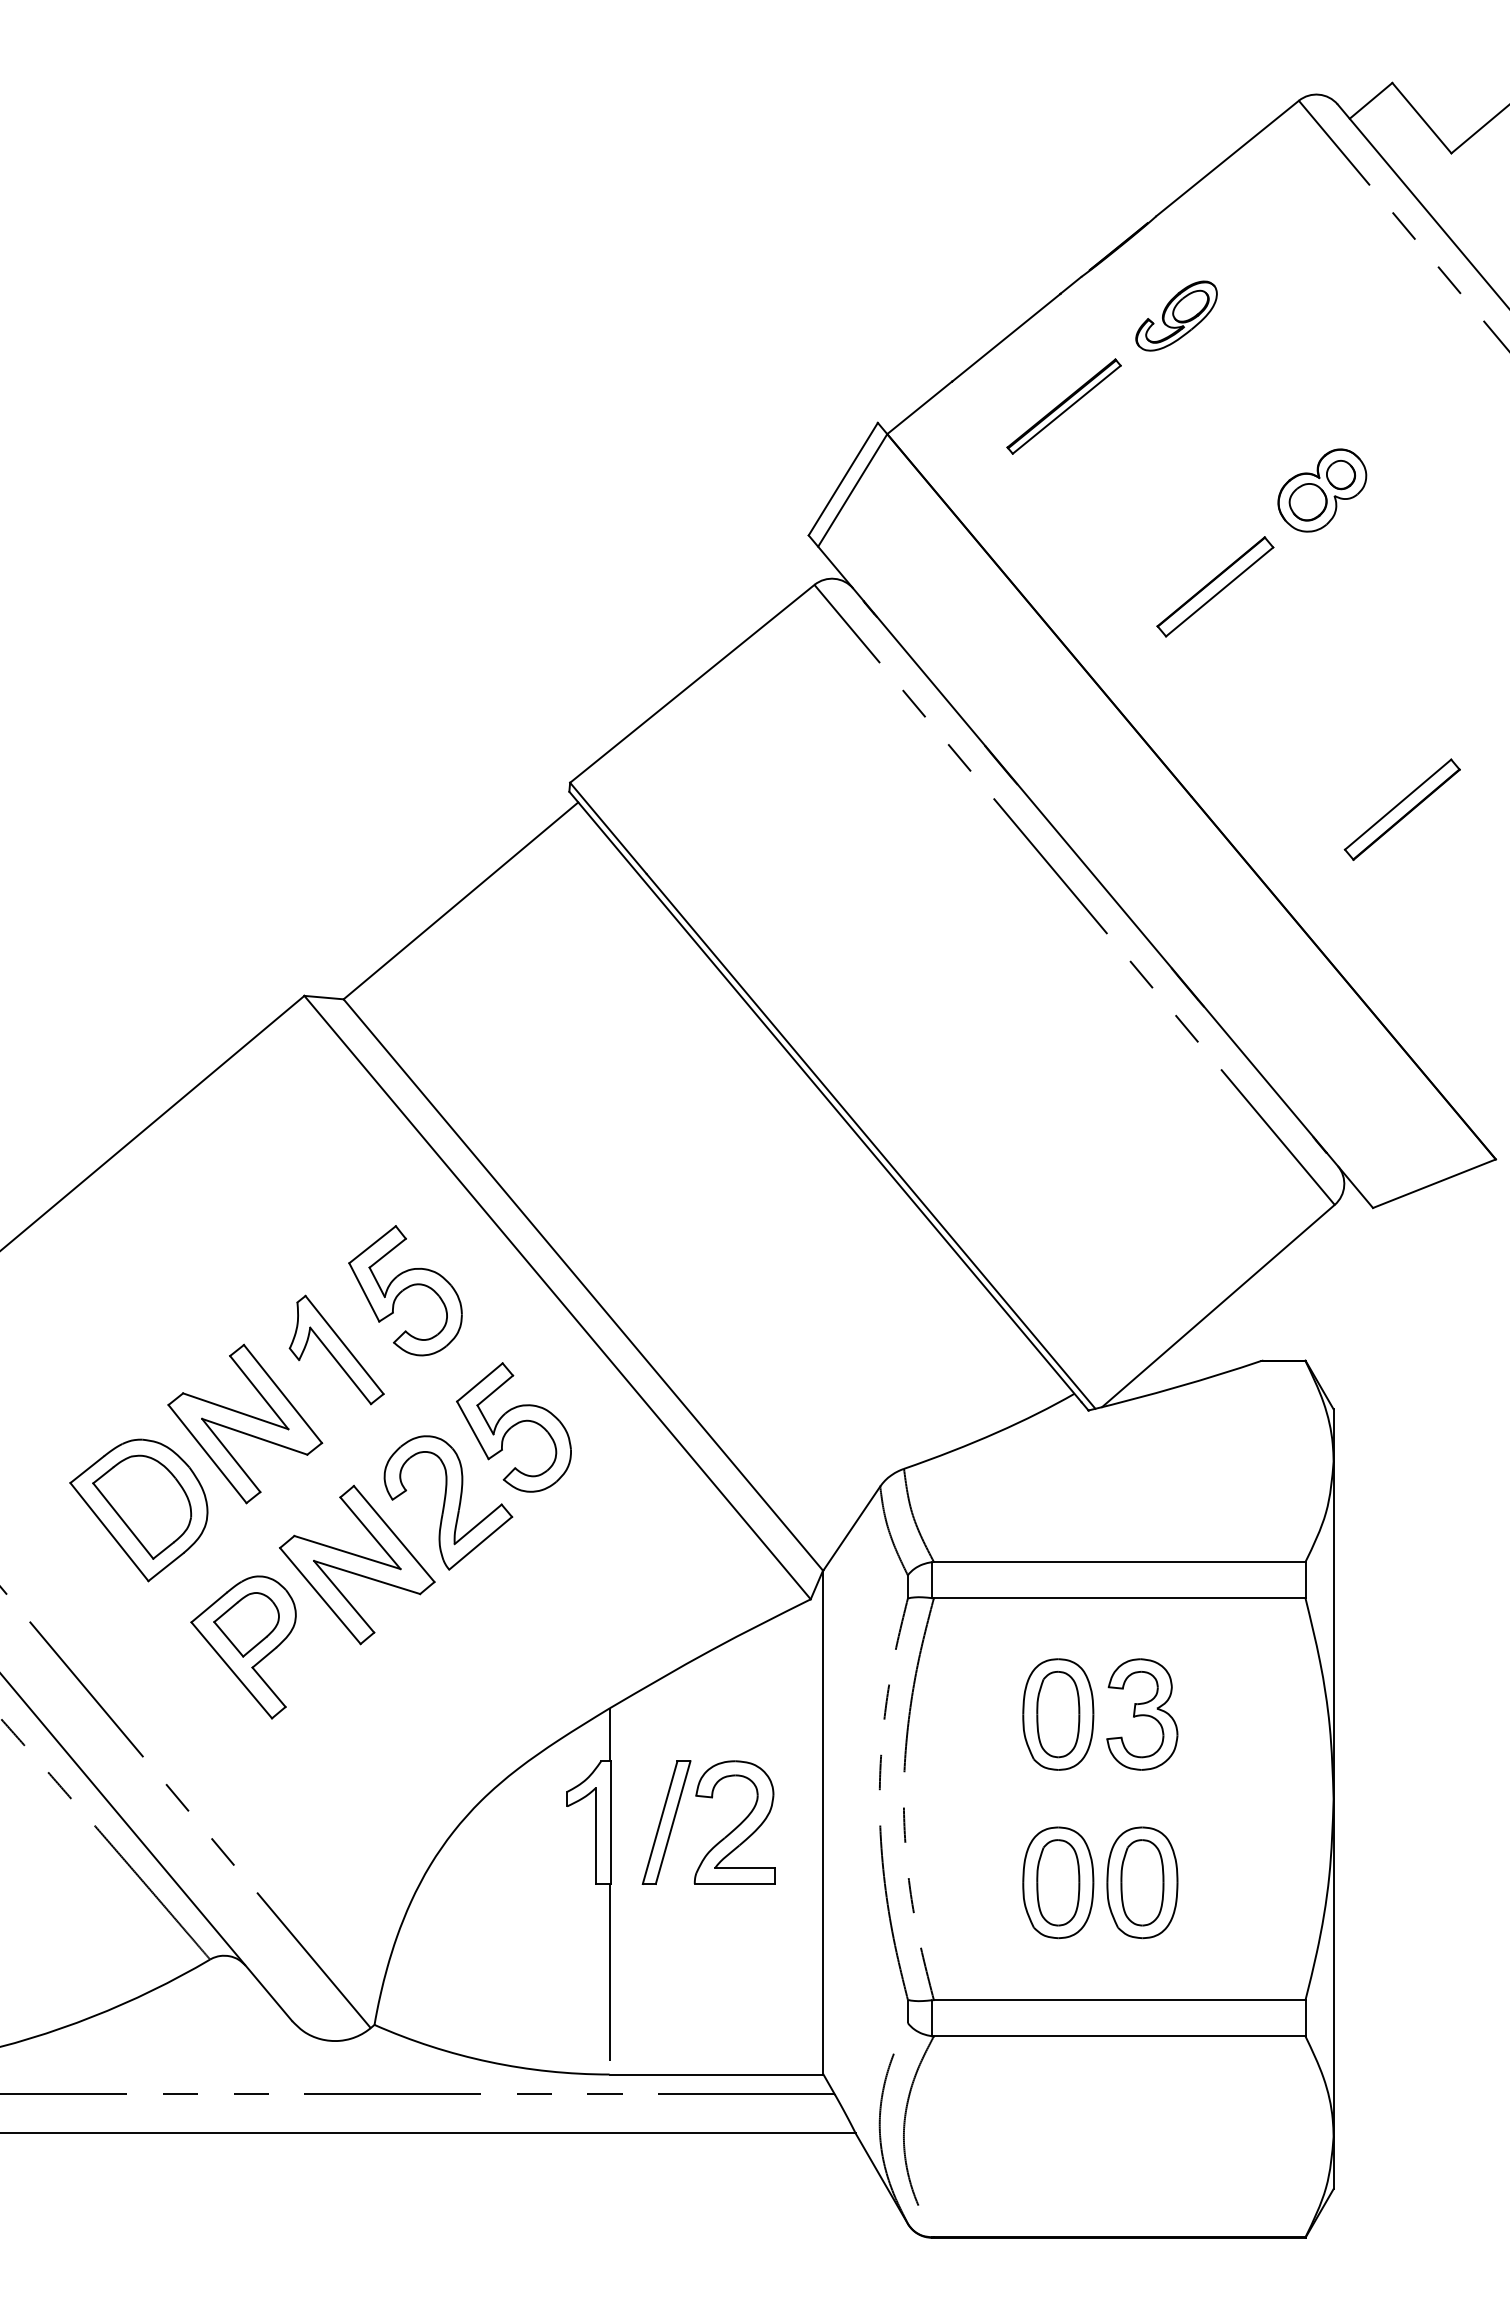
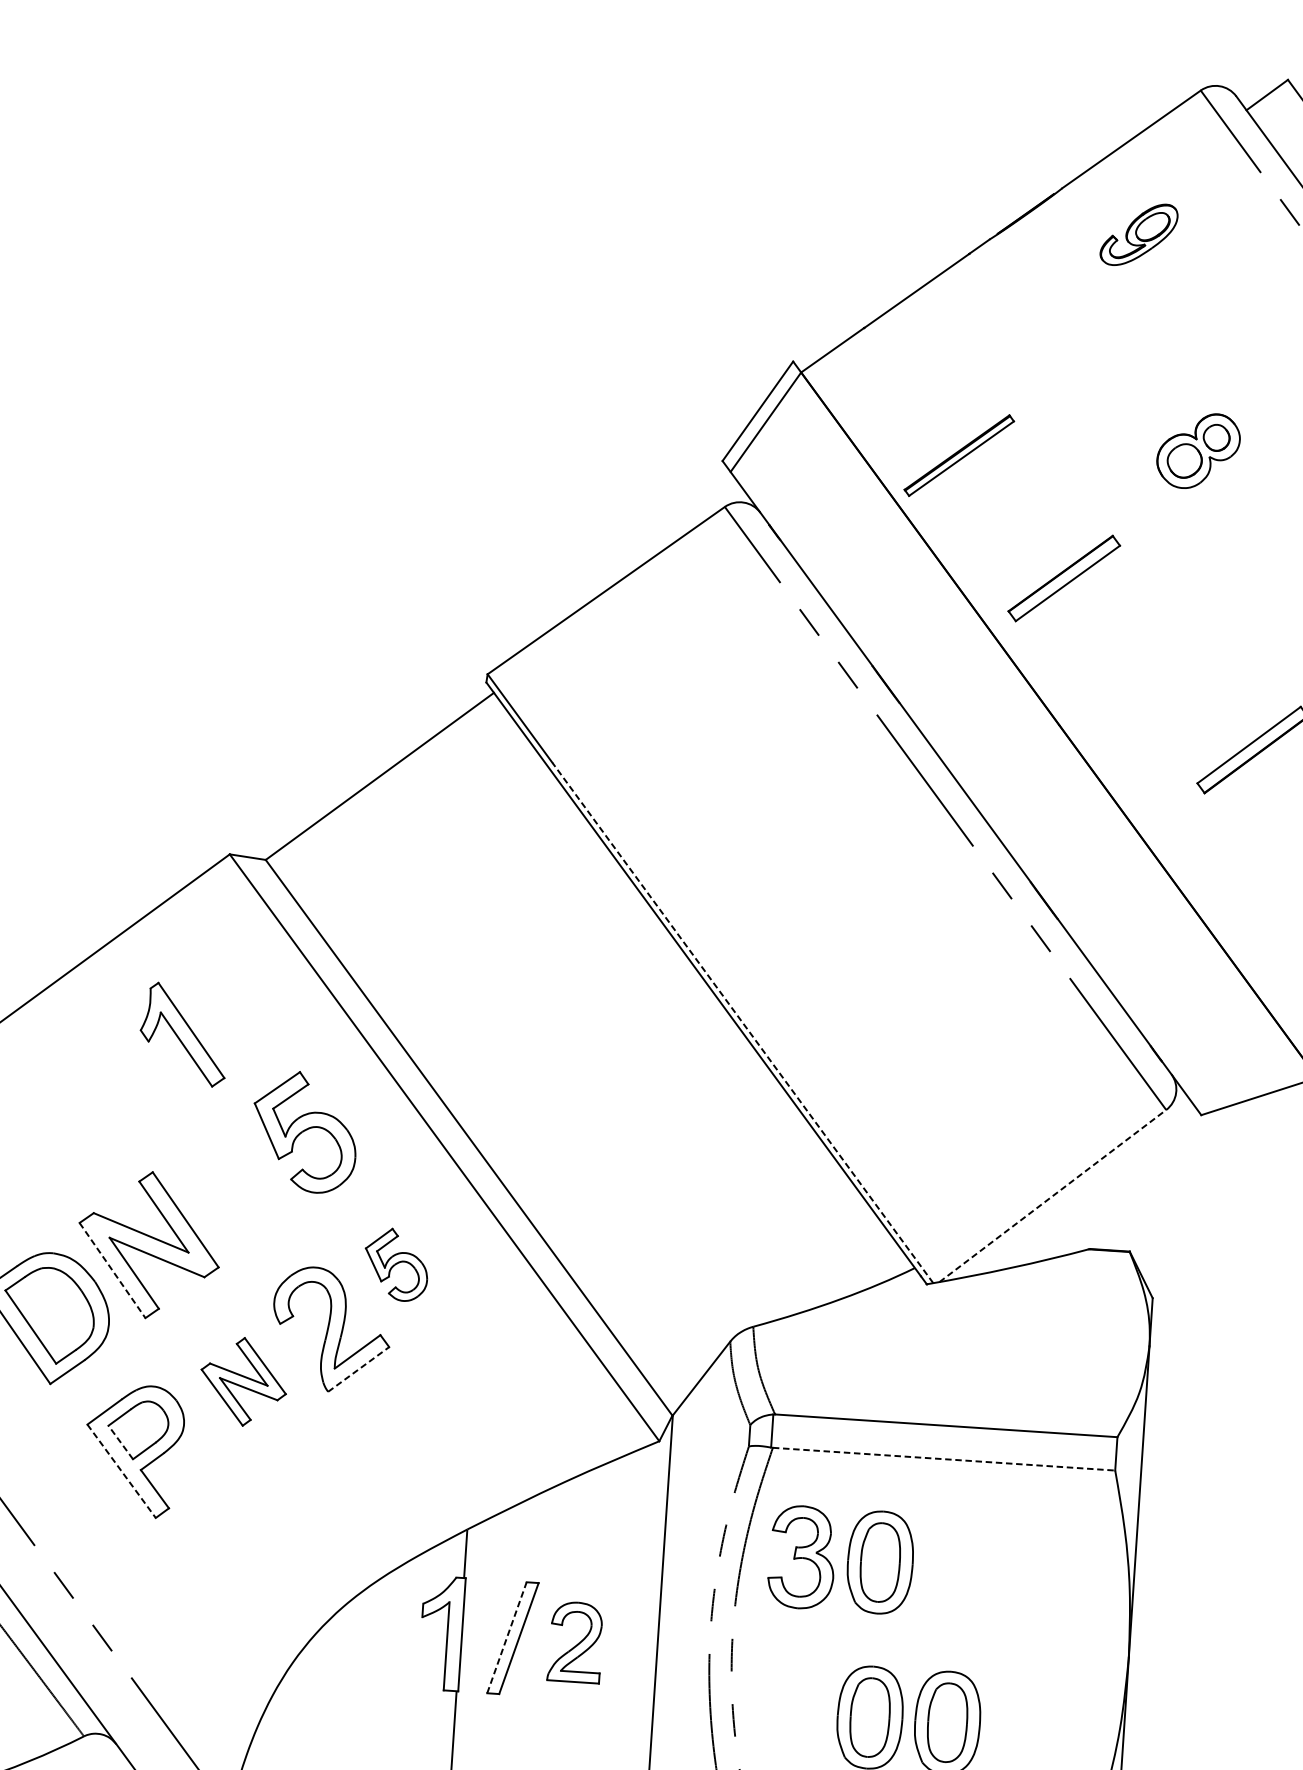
part: (1176, 315) -> (1139, 234), moved
part: (1063, 406) -> (958, 455), moved
part: (1215, 586) -> (1064, 578), moved
line: (870, 1141) -> (742, 1023), solid -> dashed
line: (1218, 1305) -> (1052, 1195), solid -> dashed
part: (336, 1349) -> (183, 1034), moved
part: (513, 1427) -> (396, 1264), size x0.6
line: (207, 1454) -> (112, 1270), solid -> dashed
line: (480, 1543) -> (358, 1369), solid -> dashed
part: (357, 1564) -> (243, 1381), size x0.6
line: (1119, 1598) -> (943, 1459), solid -> dashed
line: (228, 1638) -> (120, 1441), solid -> dashed
line: (231, 1670) -> (121, 1471), solid -> dashed
part: (1142, 1714) -> (802, 1557), moved
line: (660, 1822) -> (507, 1637), solid -> dashed
part: (734, 1822) -> (575, 1642), size x0.7

